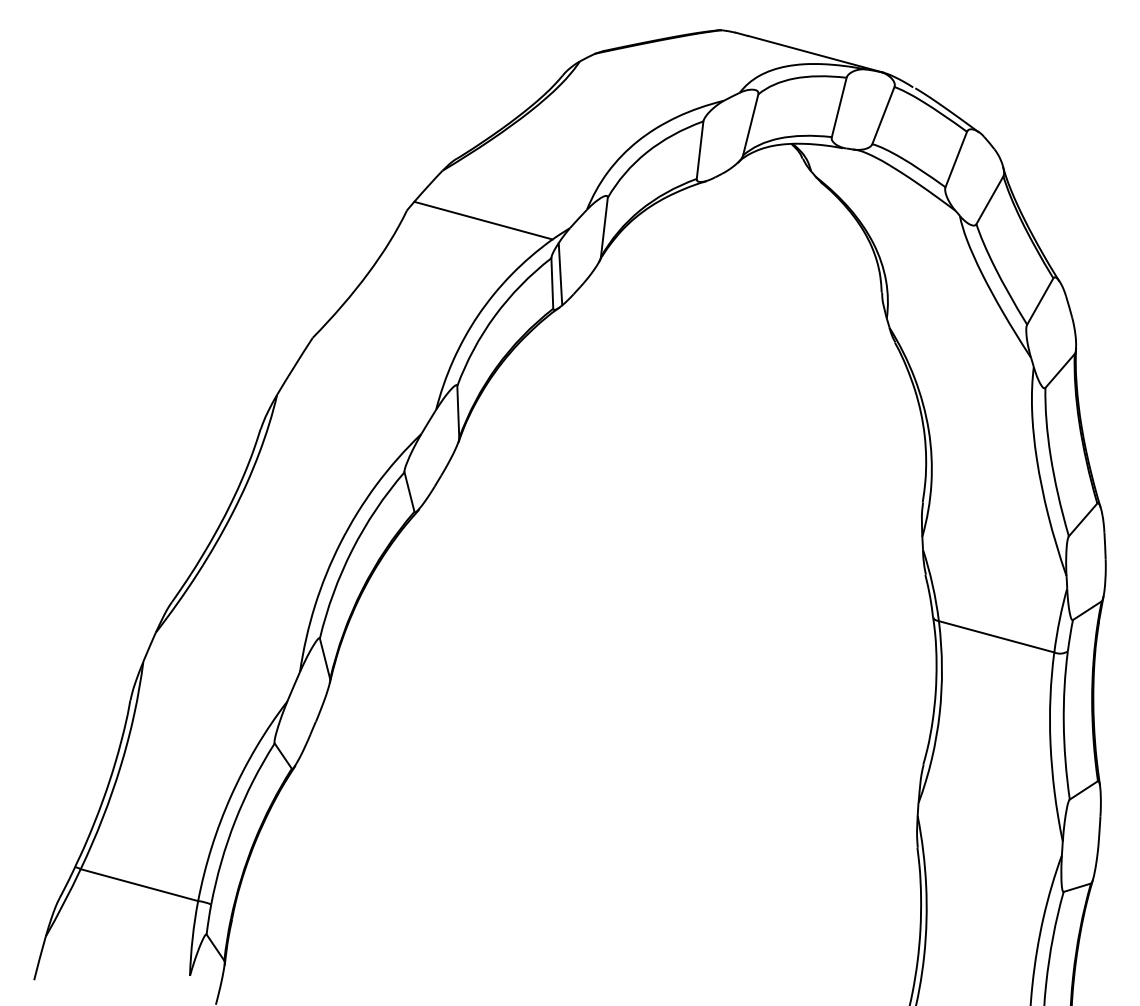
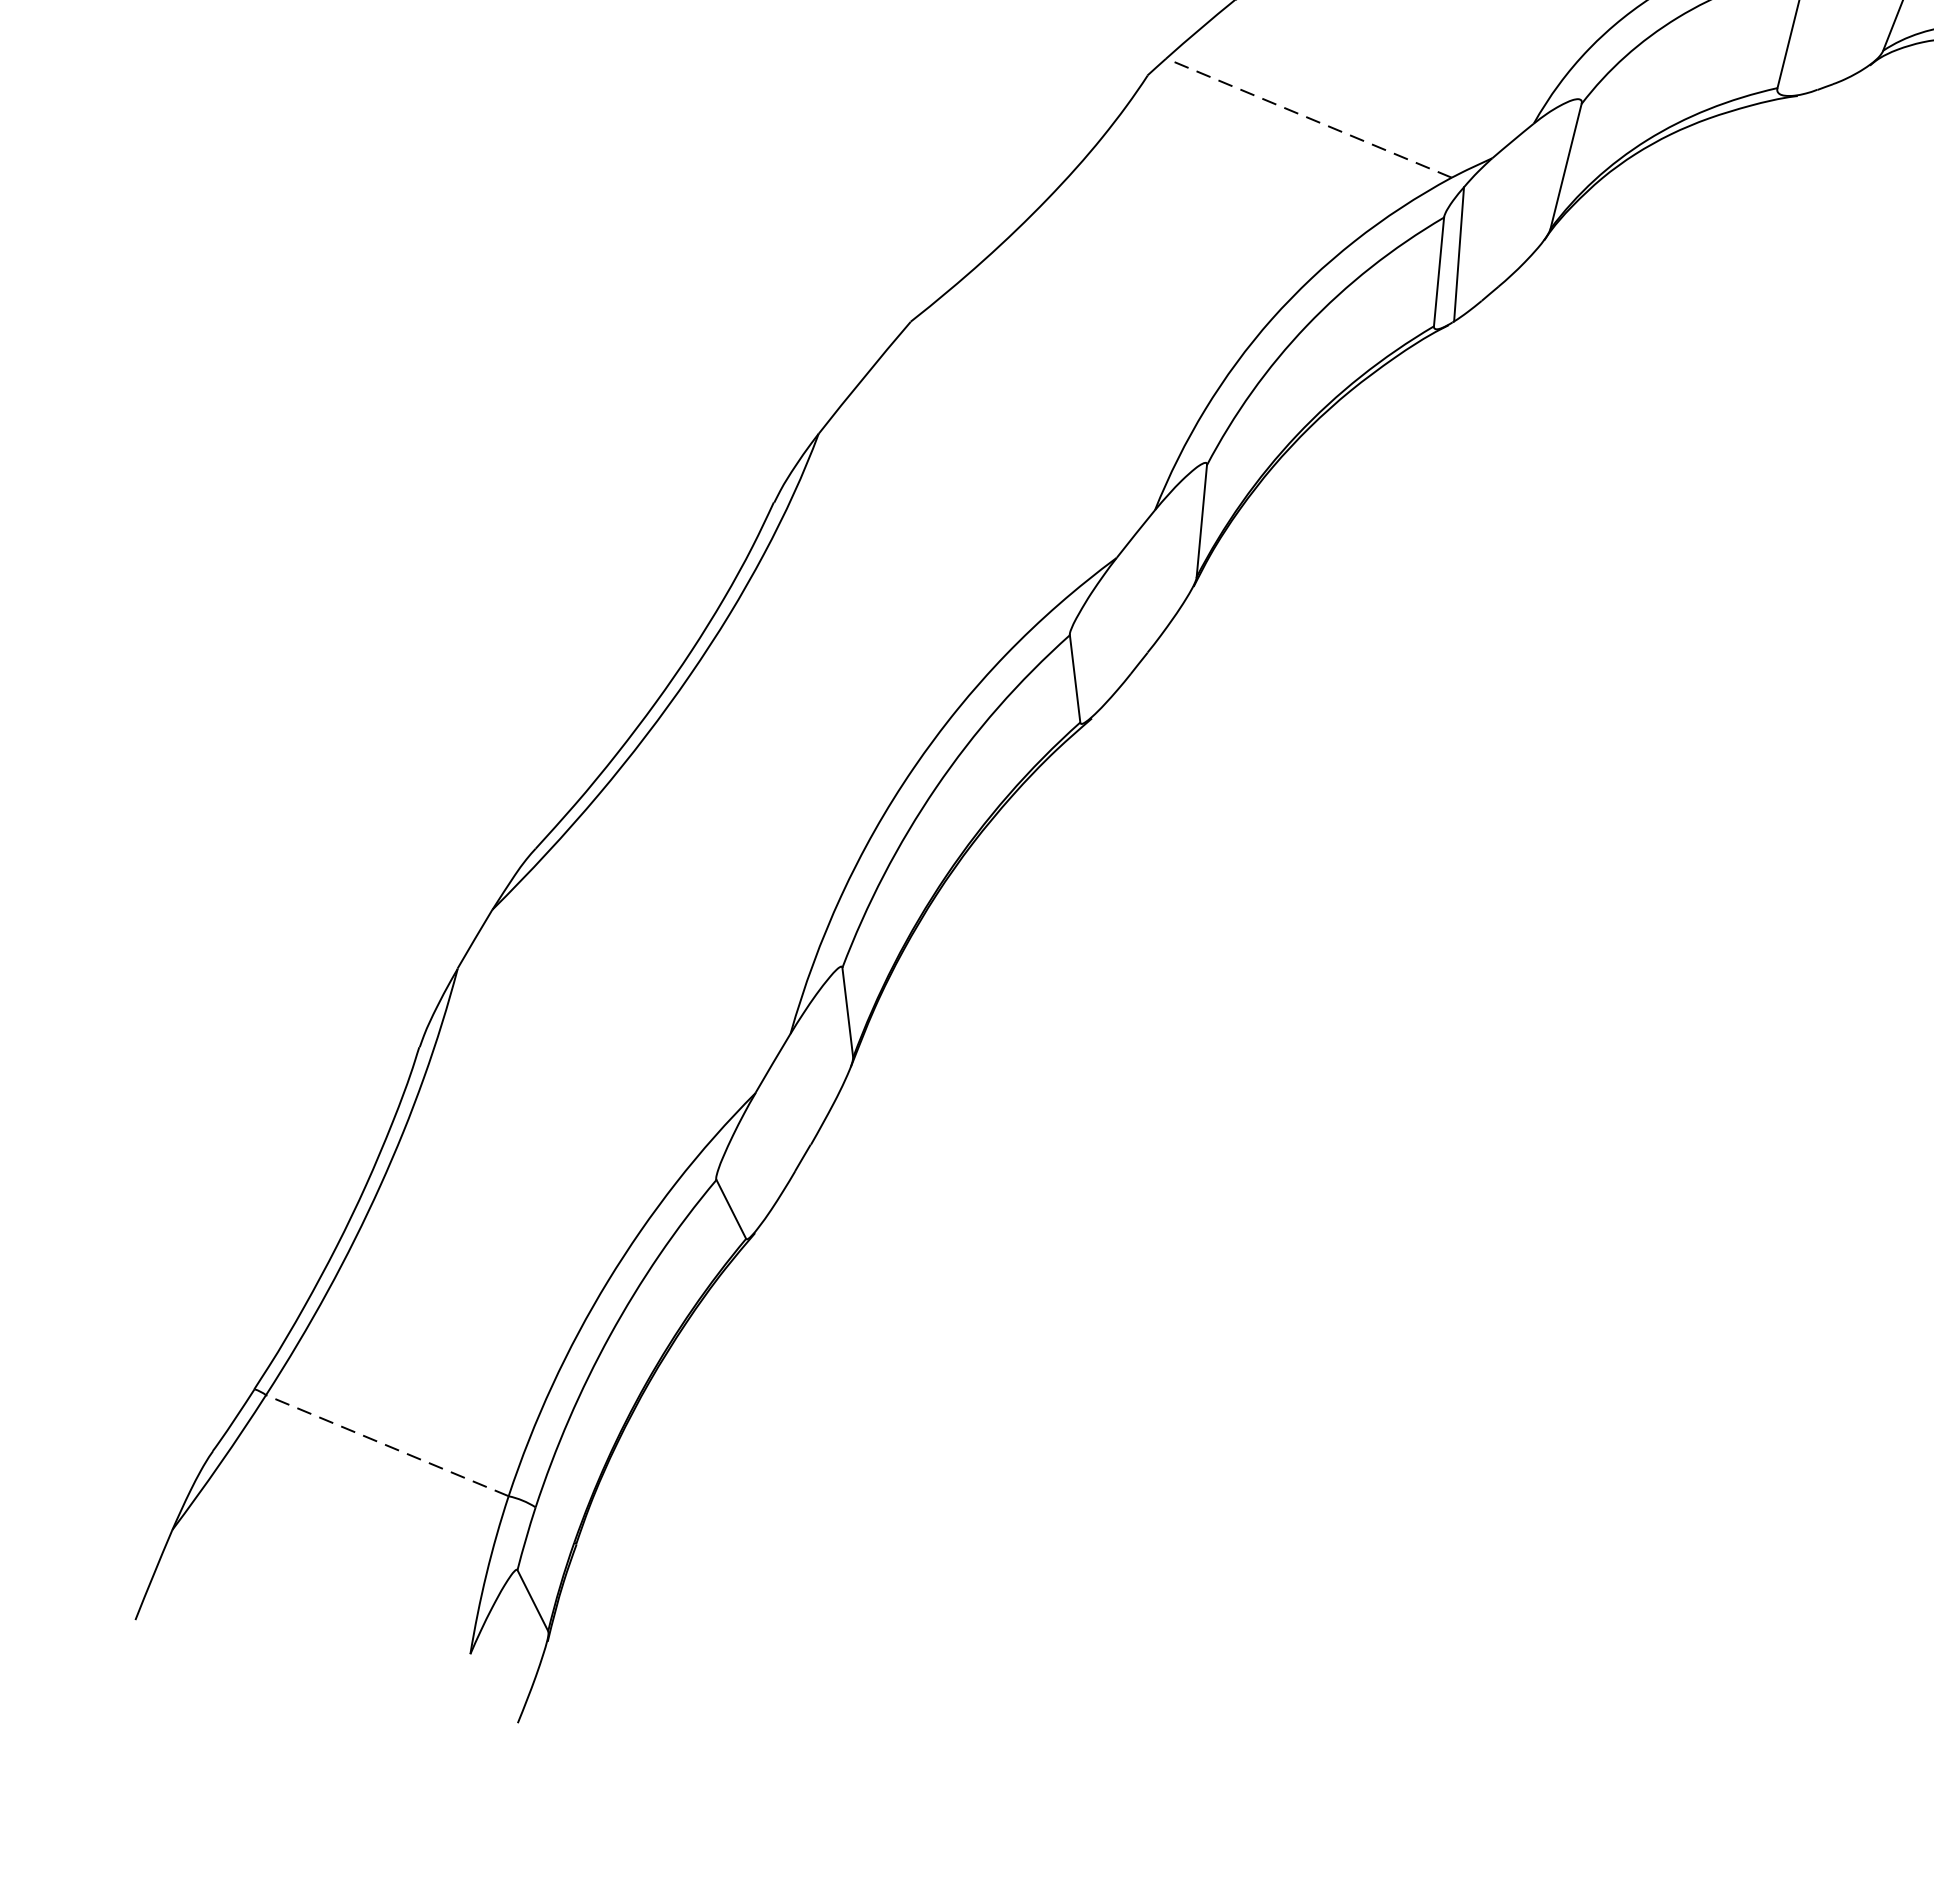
line: (483, 220) -> (1309, 117), solid -> dashed
line: (139, 885) -> (387, 1446), solid -> dashed

